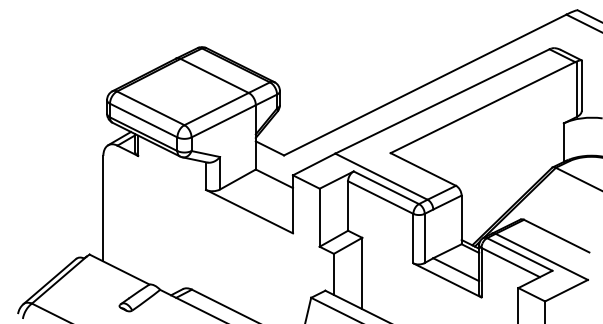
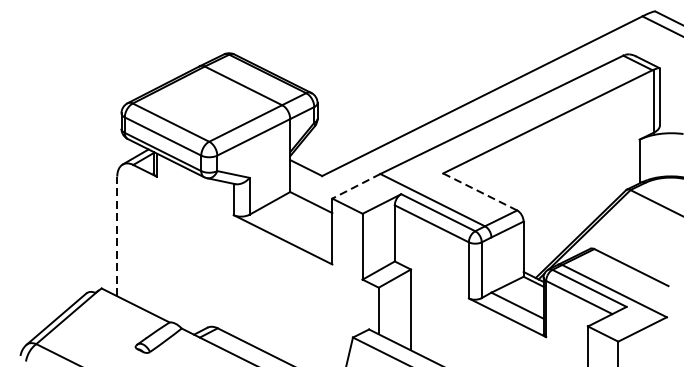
line: (314, 164) -> (356, 186), solid -> dashed
line: (423, 169) -> (480, 192), solid -> dashed
line: (103, 208) -> (117, 236), solid -> dashed

